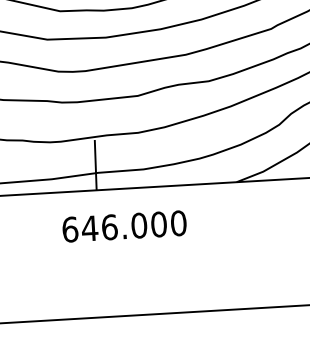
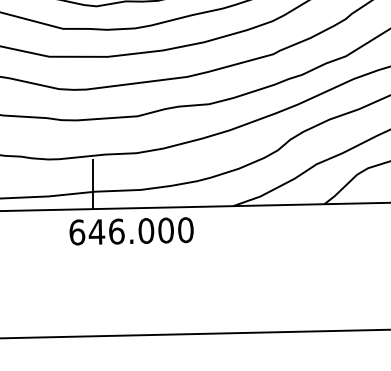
text: (124, 226) -> (131, 231), moved

